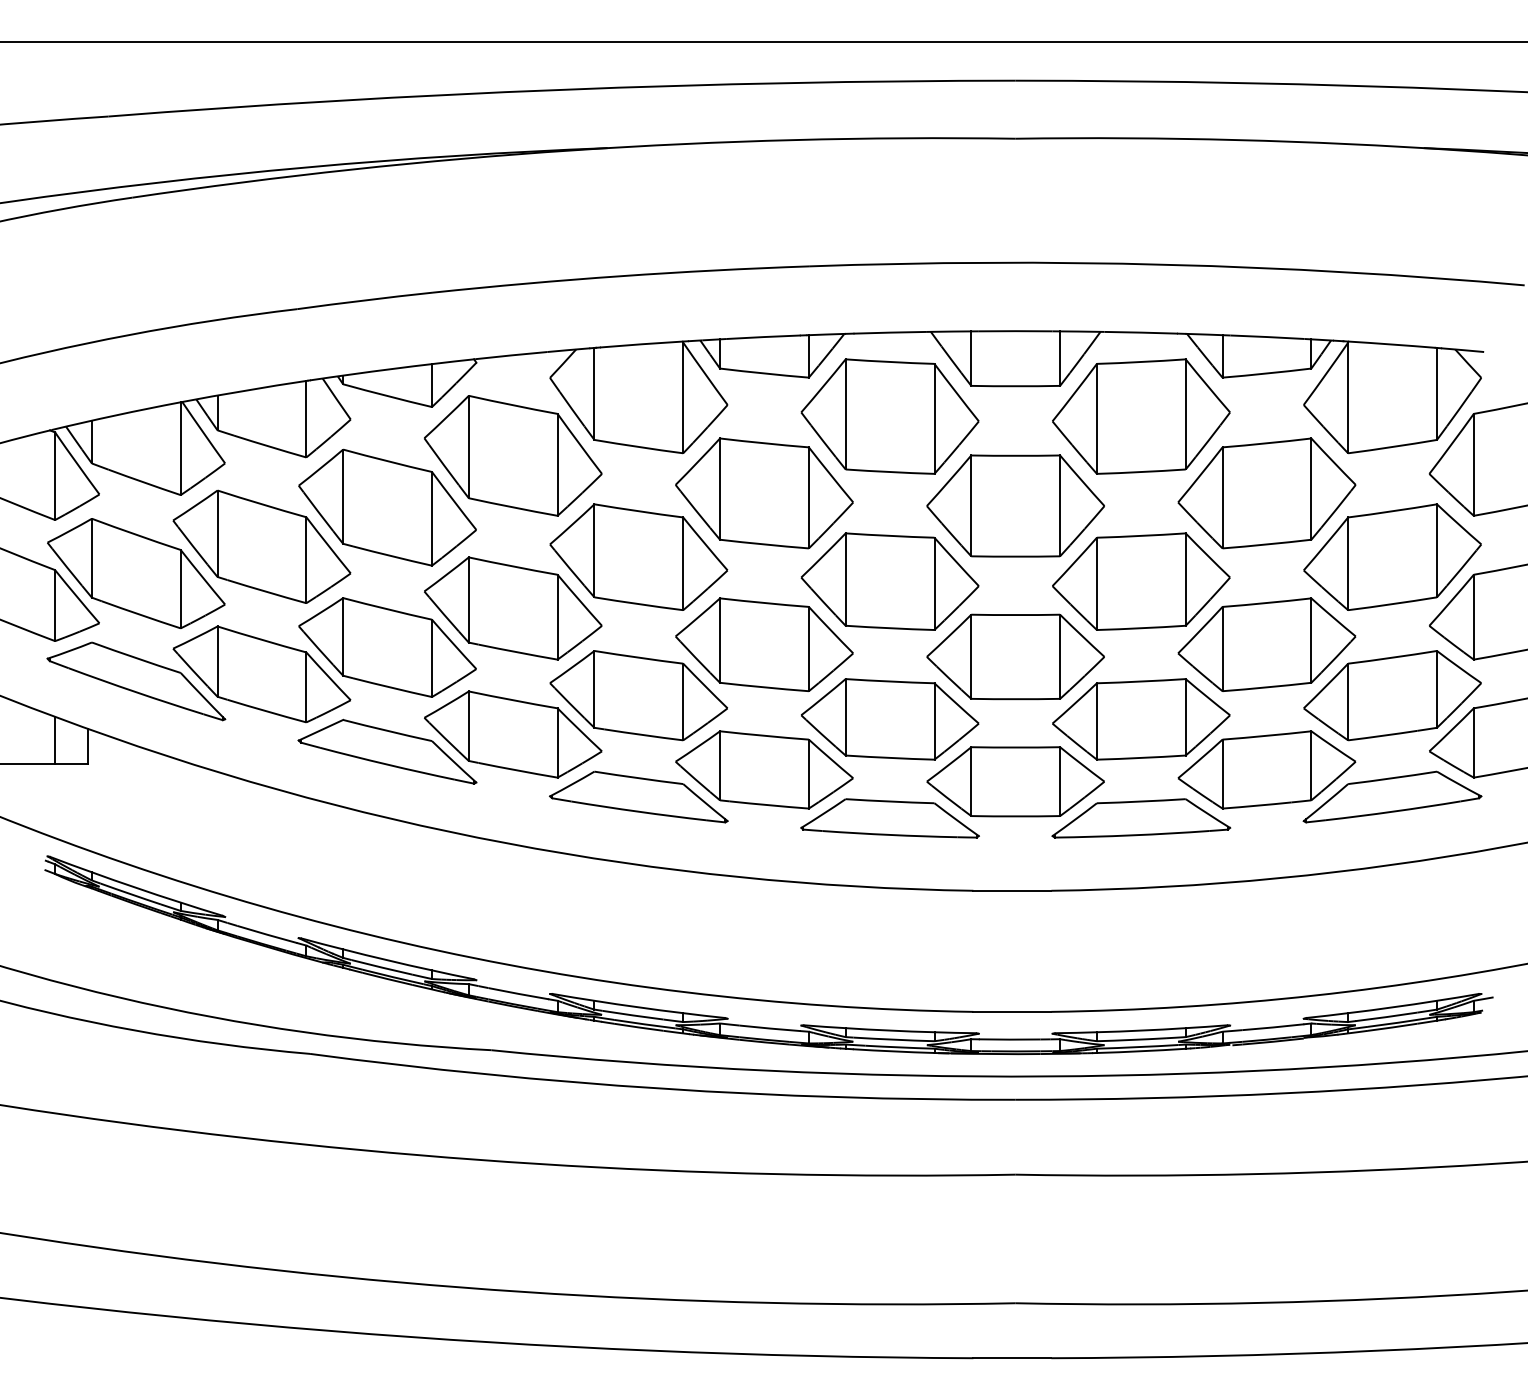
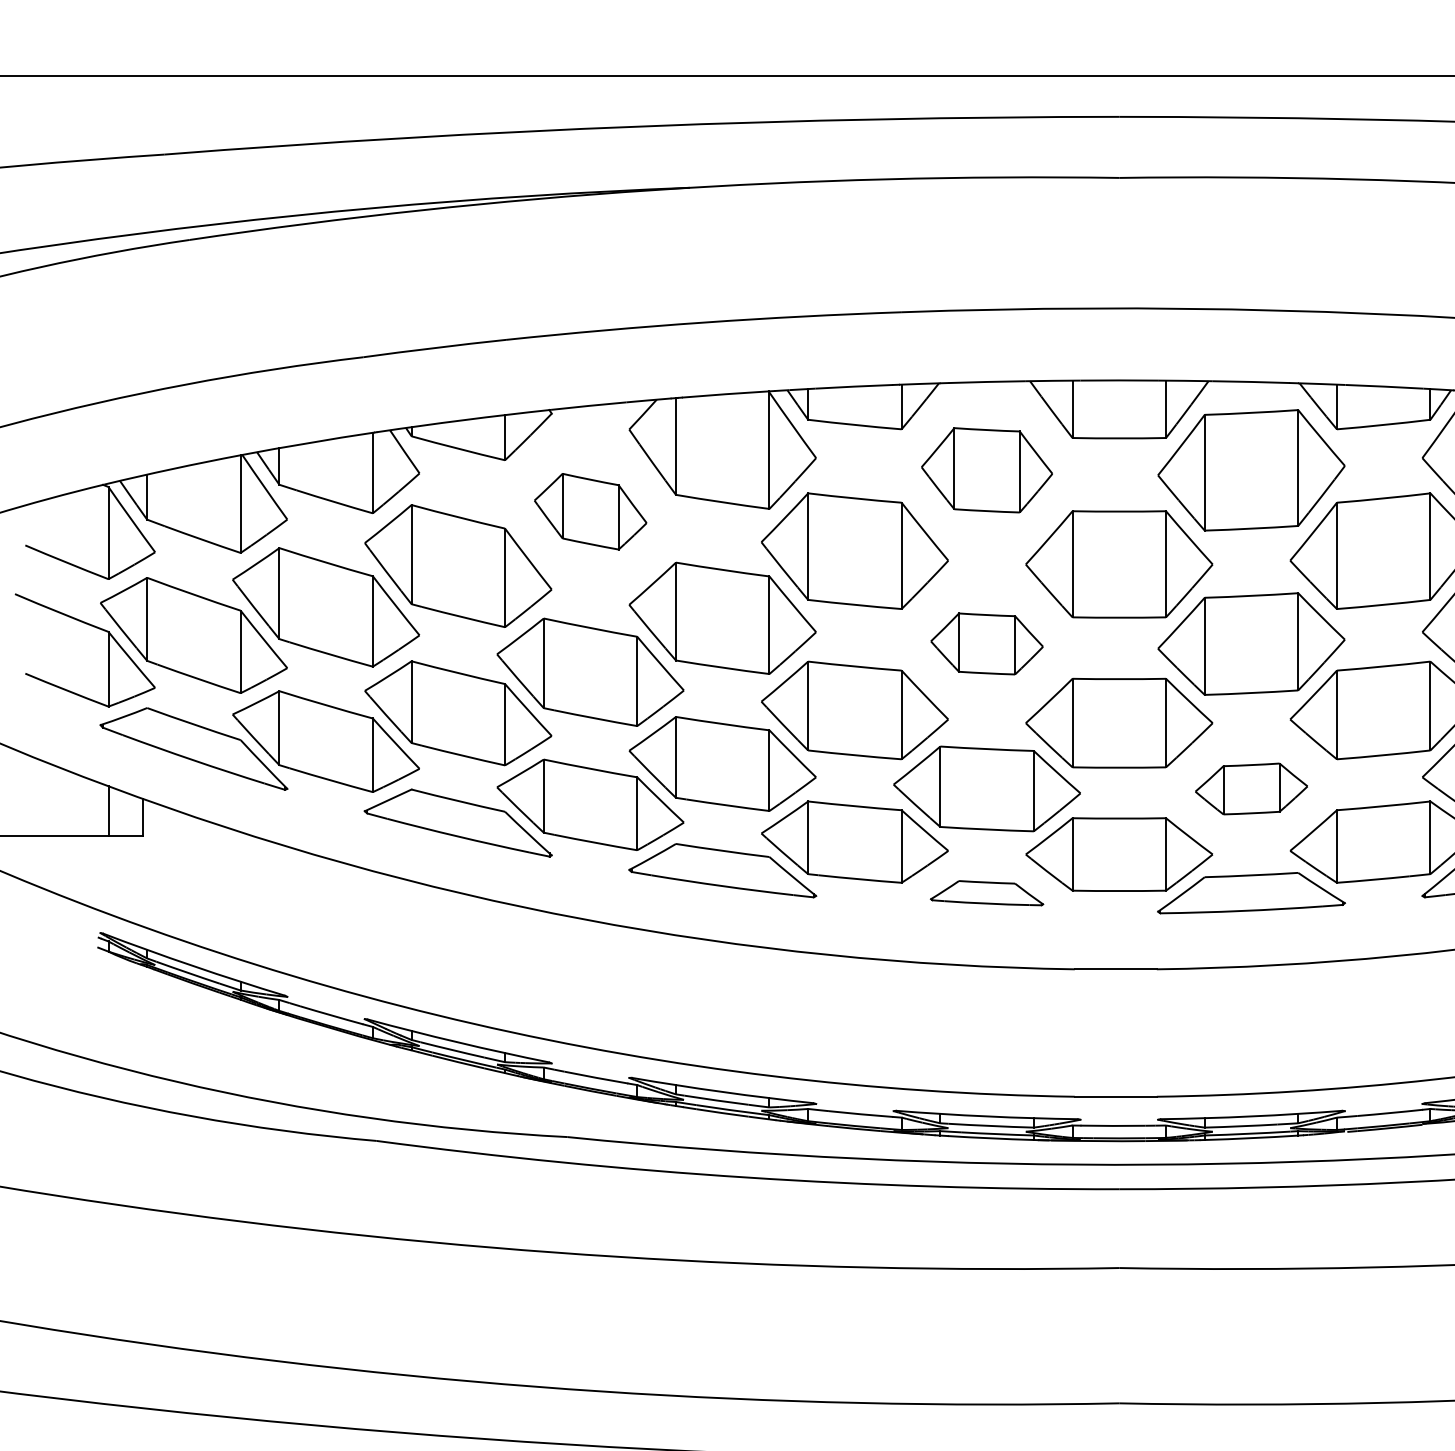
part: (889, 416) -> (986, 470), size x0.7
part: (513, 455) -> (590, 511), size x0.6
part: (889, 581) -> (986, 643), size x0.6
part: (1141, 719) -> (1251, 789), size x0.6
part: (889, 818) -> (986, 893), size x0.6

